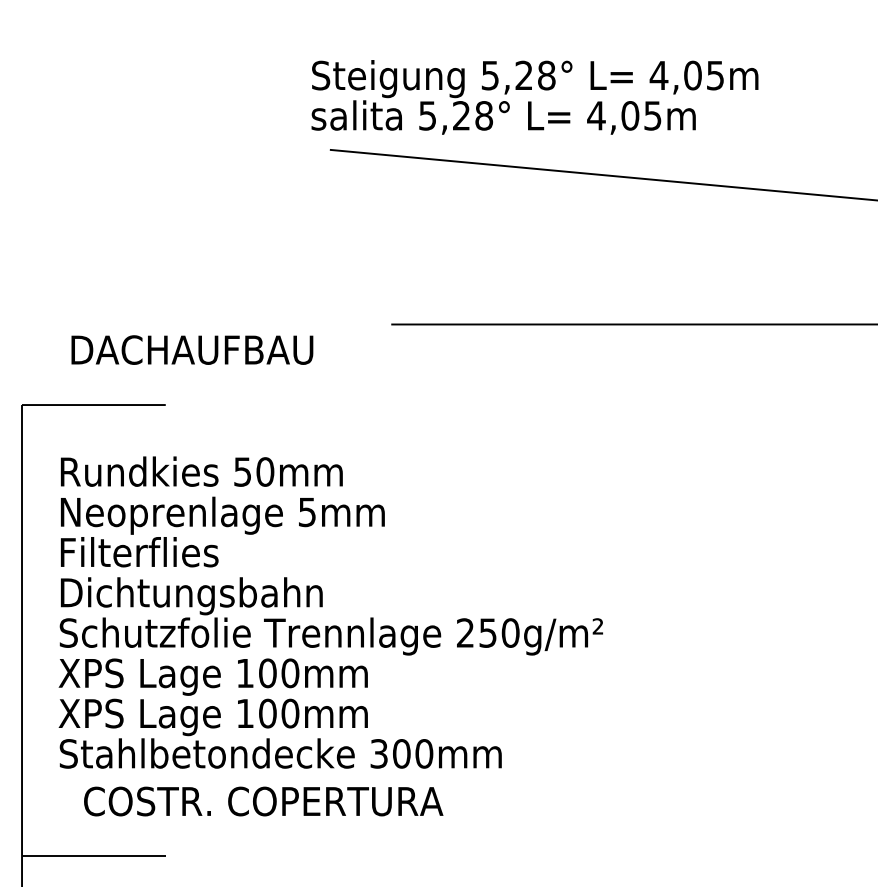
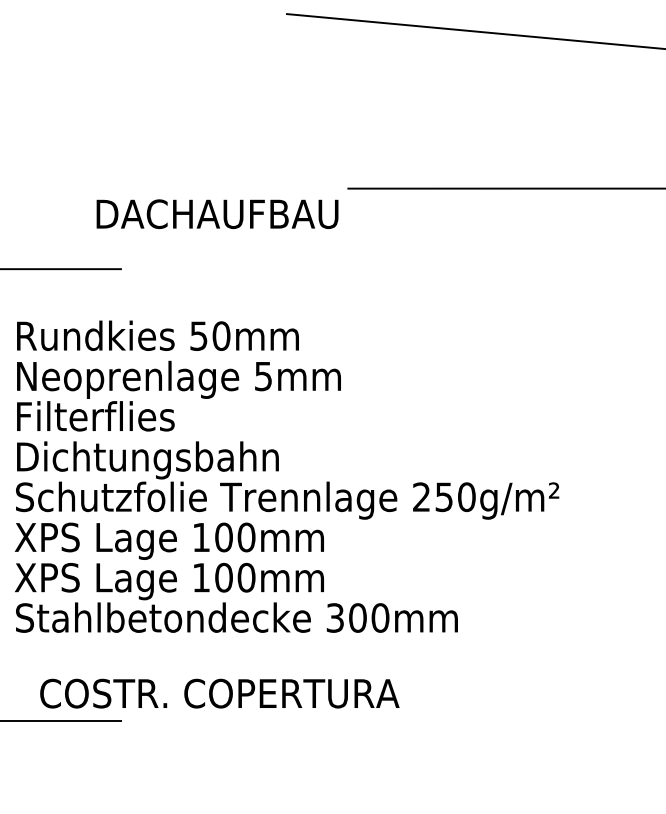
text: (192, 349) -> (217, 213), moved
text: (263, 801) -> (219, 693), moved

